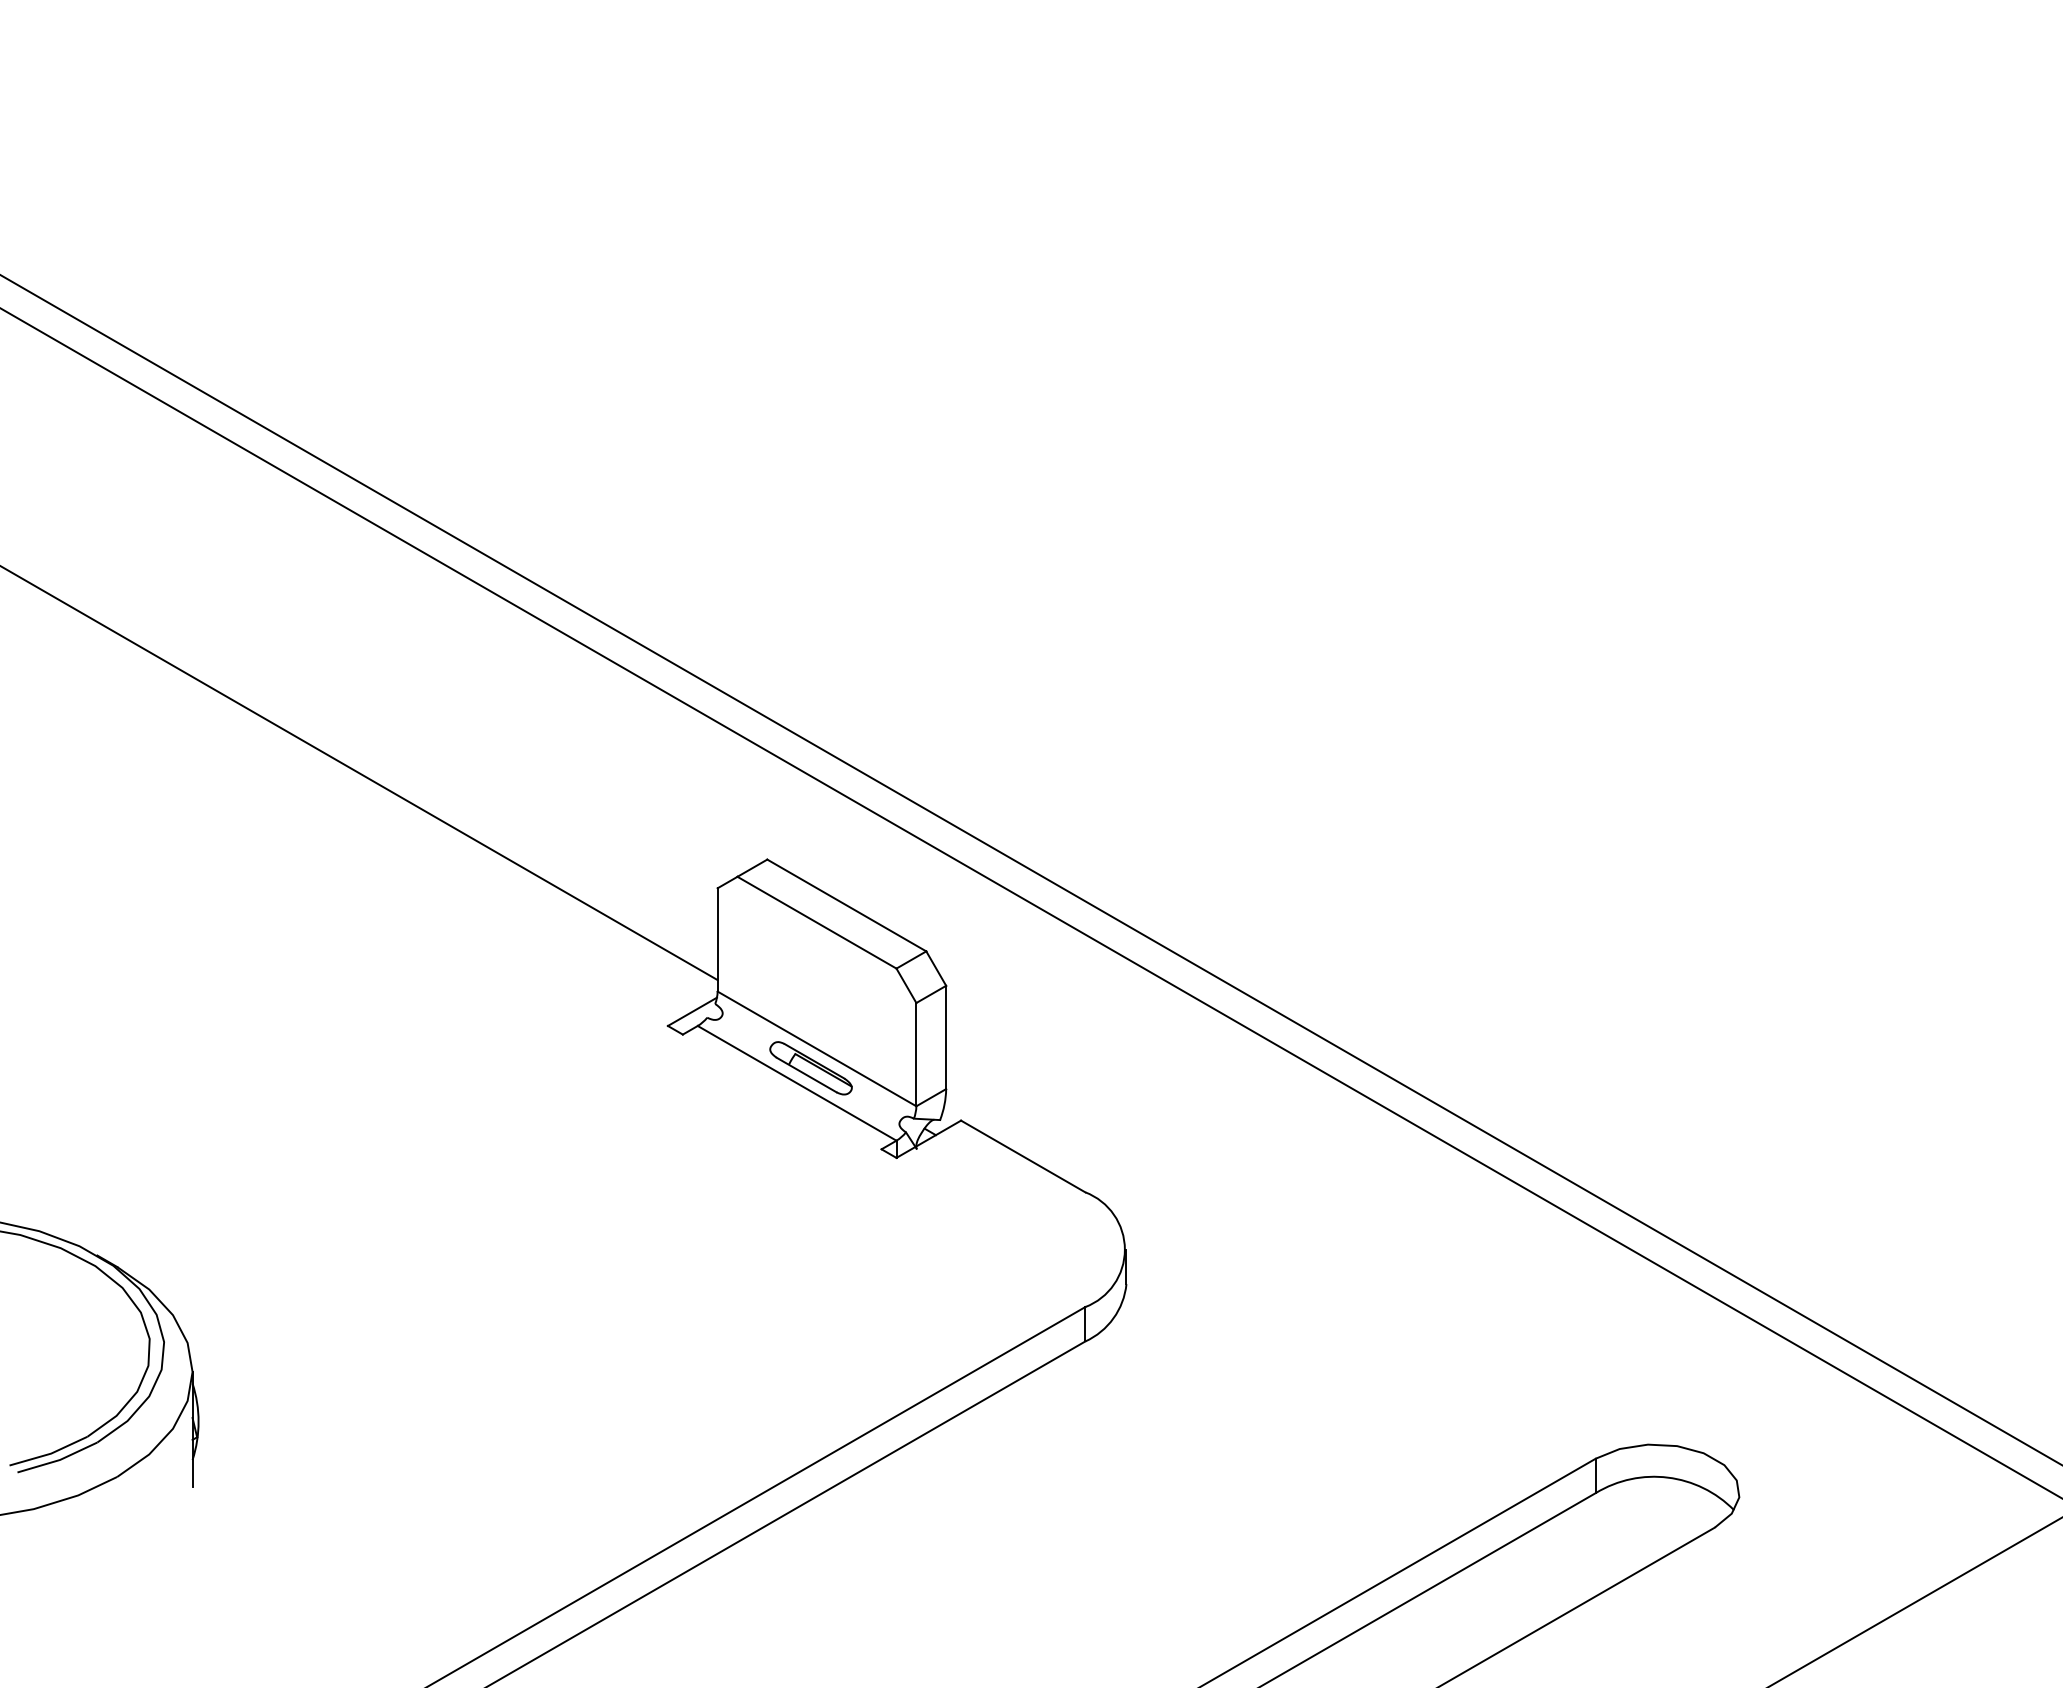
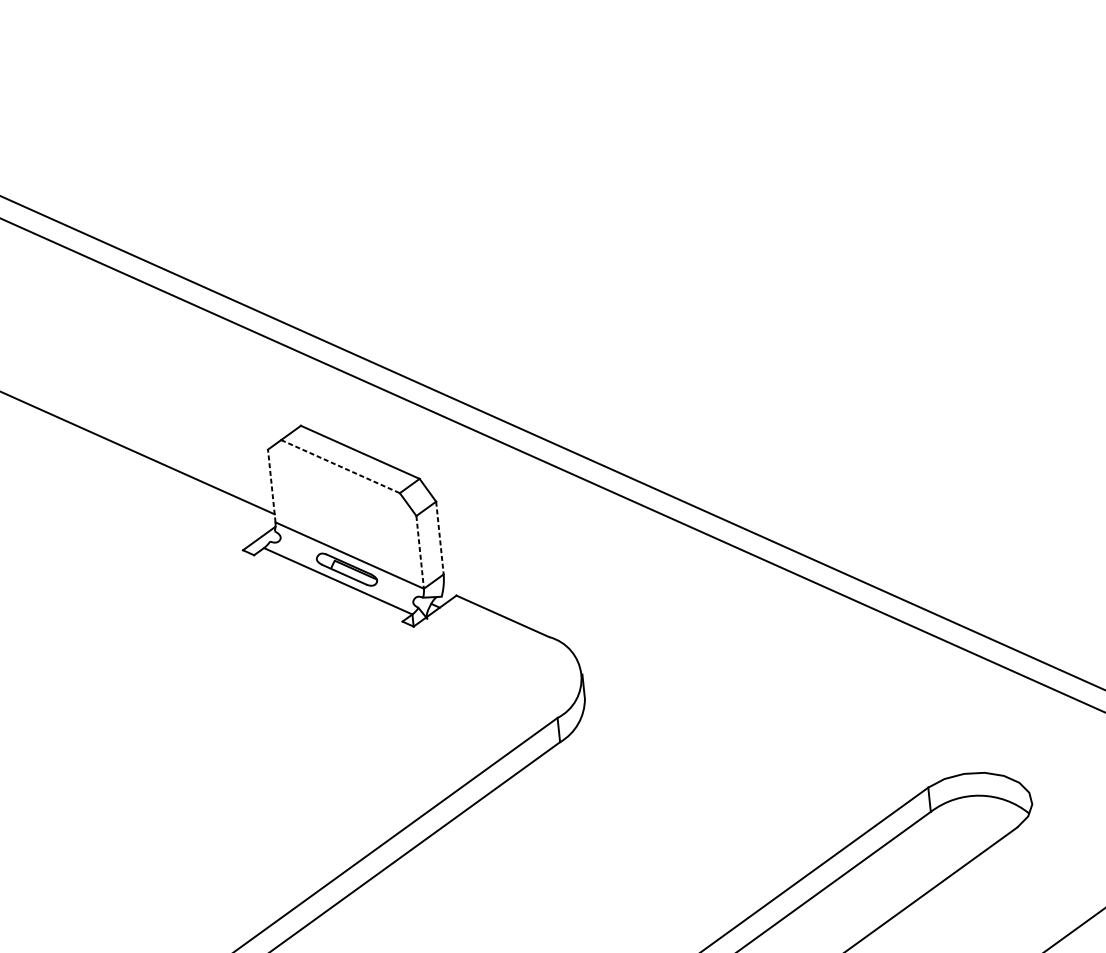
line: (817, 922) -> (340, 466), solid -> dashed
line: (717, 939) -> (271, 485), solid -> dashed
line: (946, 1037) -> (440, 538), solid -> dashed
line: (916, 1054) -> (420, 552), solid -> dashed

